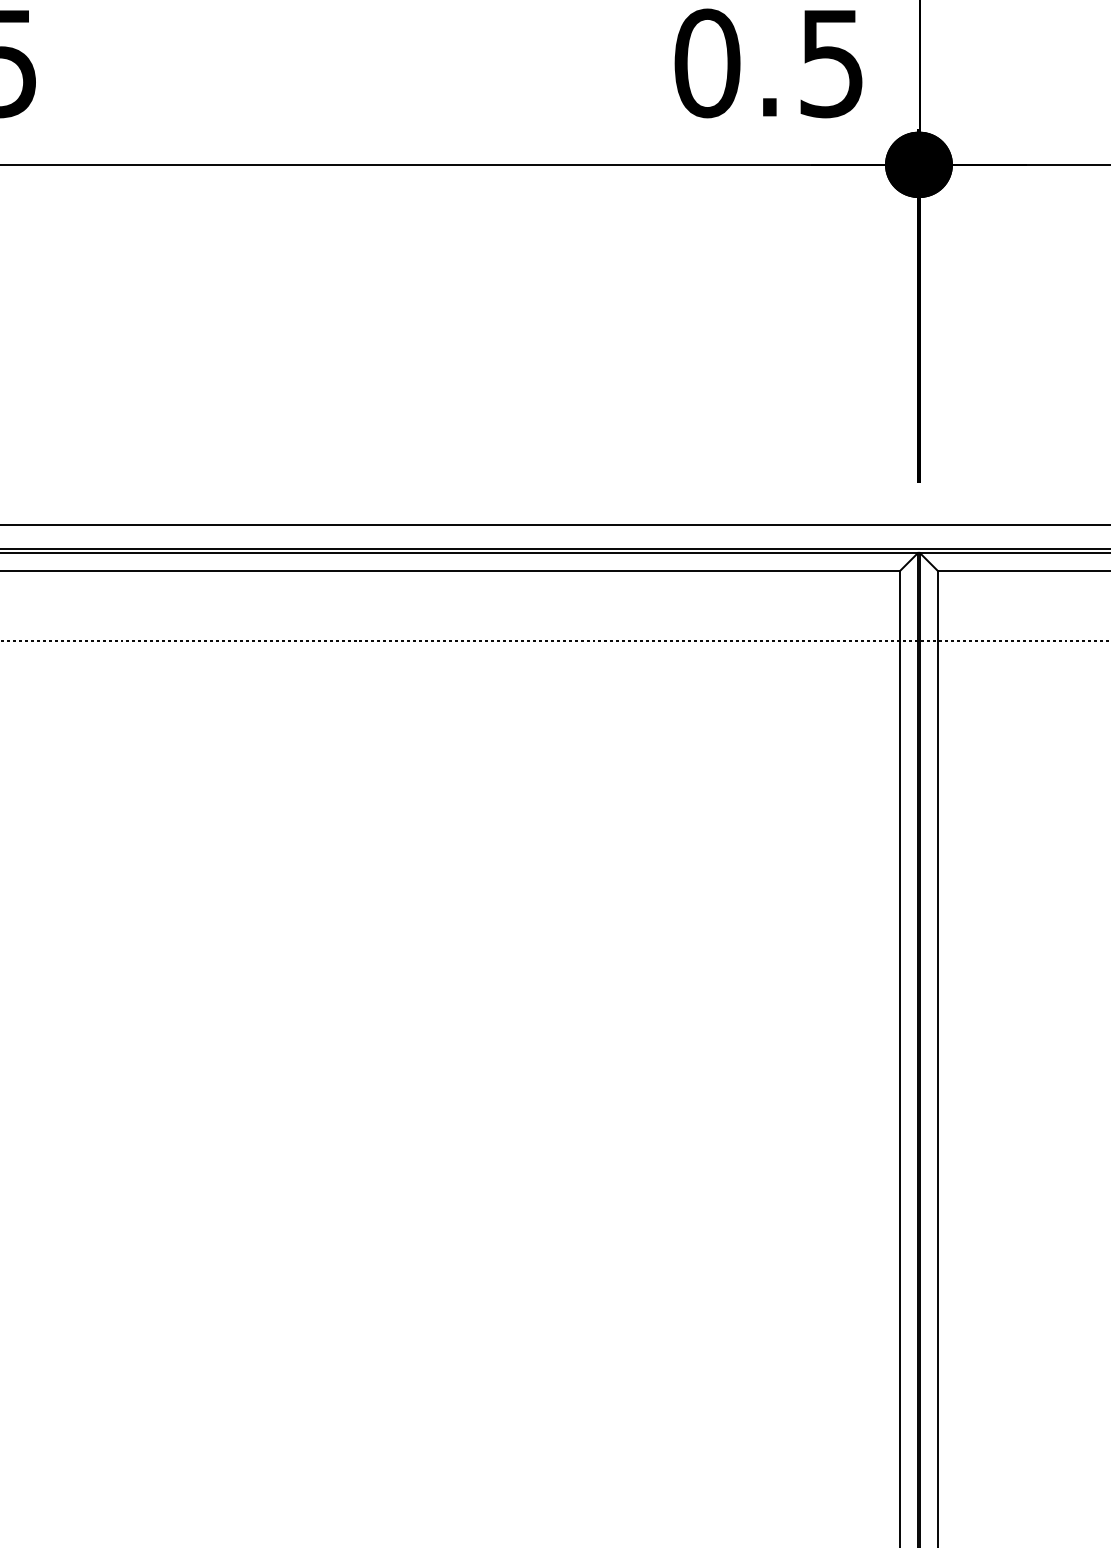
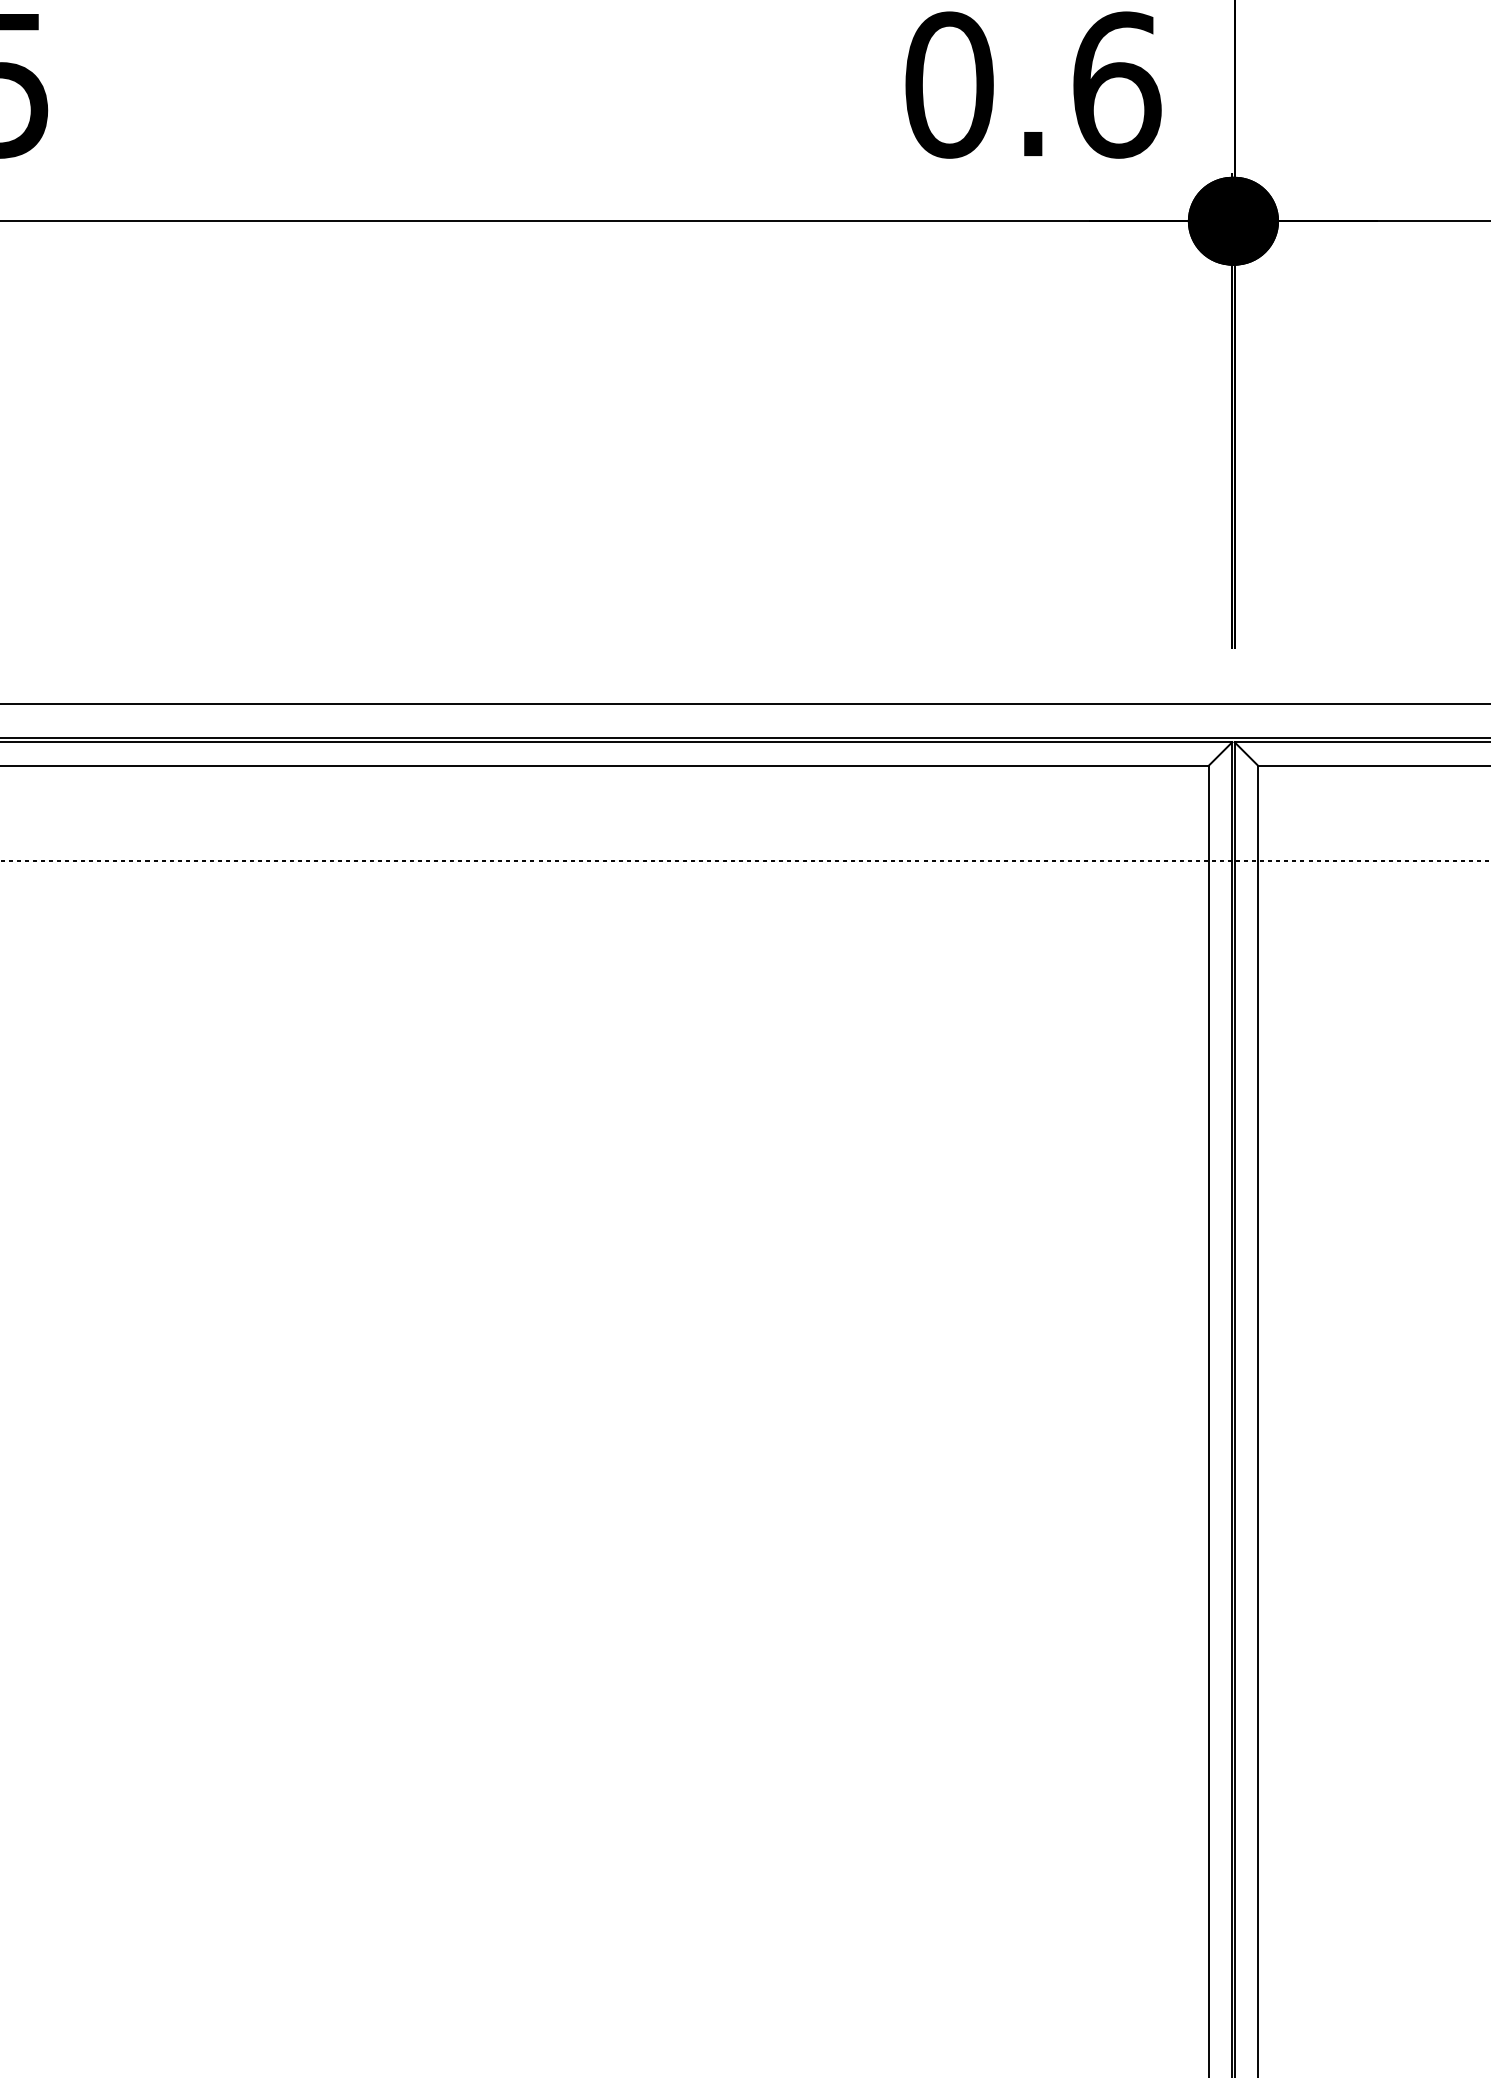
text: (832, 62) -> (1117, 84), 0.5 -> 0.6

